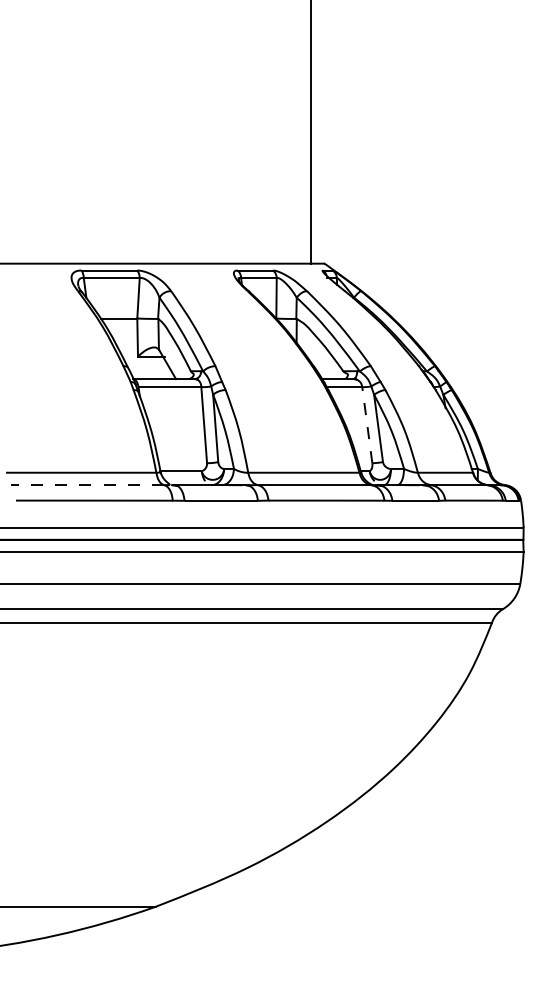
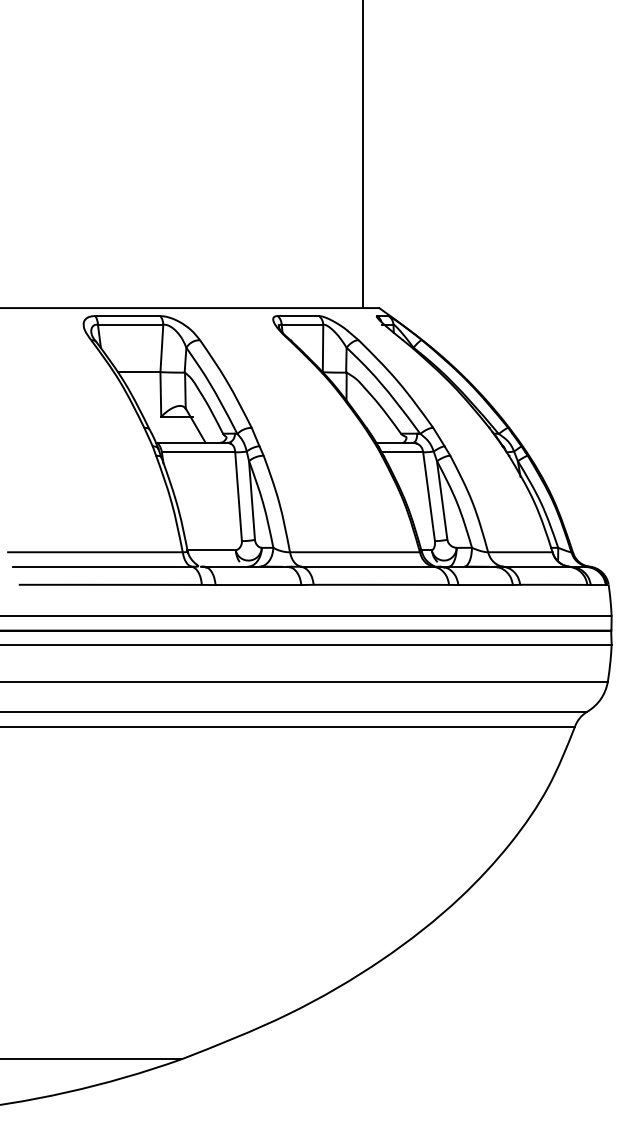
line: (367, 424) -> (429, 495), dashed -> solid
line: (87, 485) -> (102, 567), dashed -> solid

